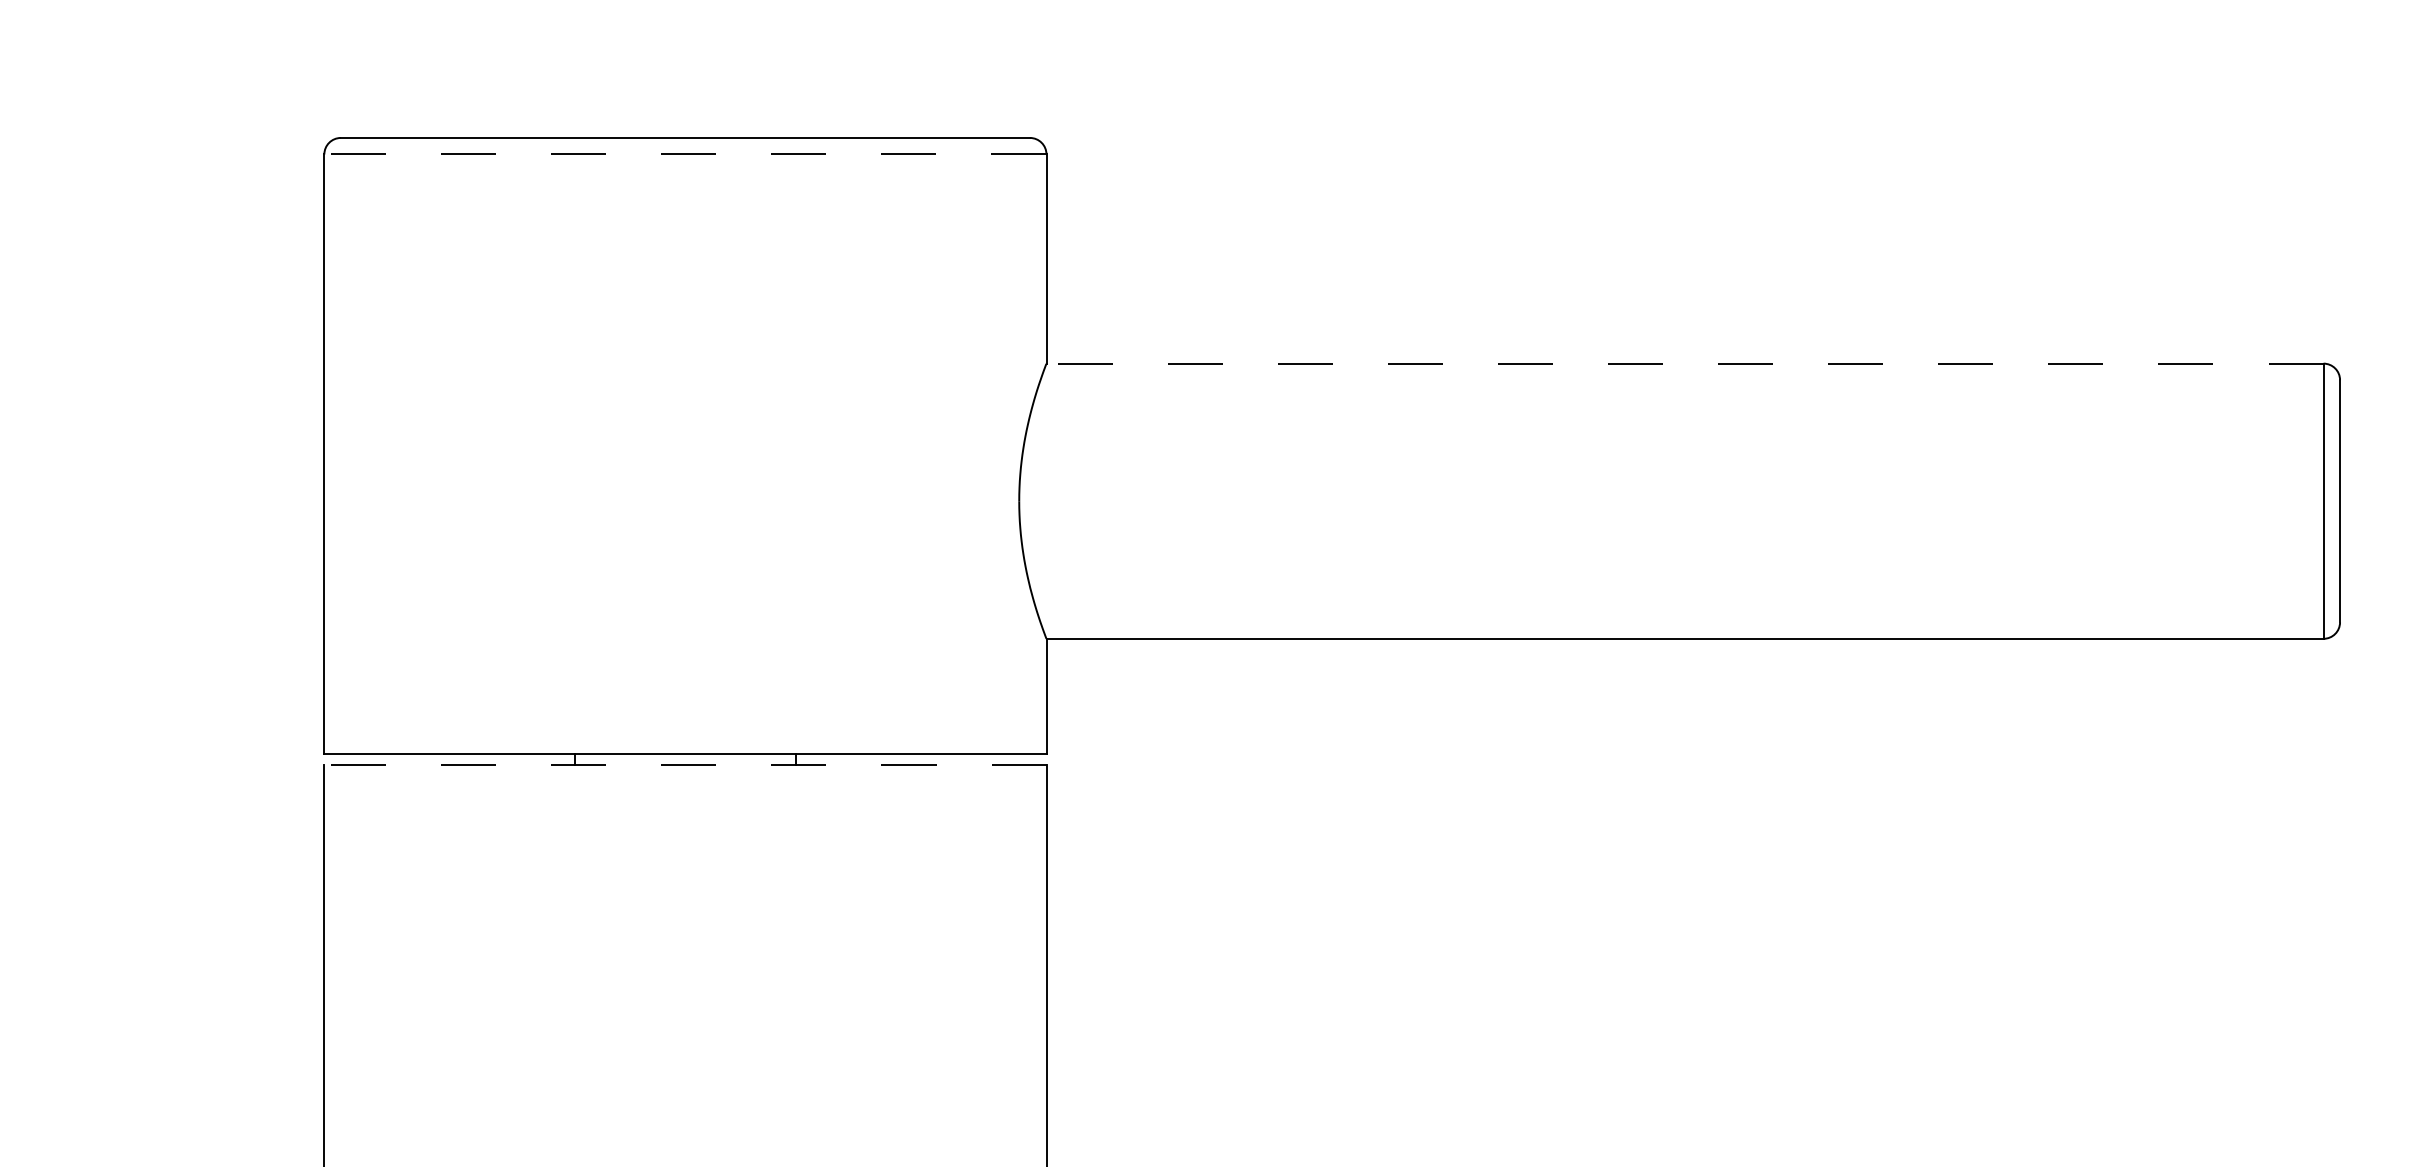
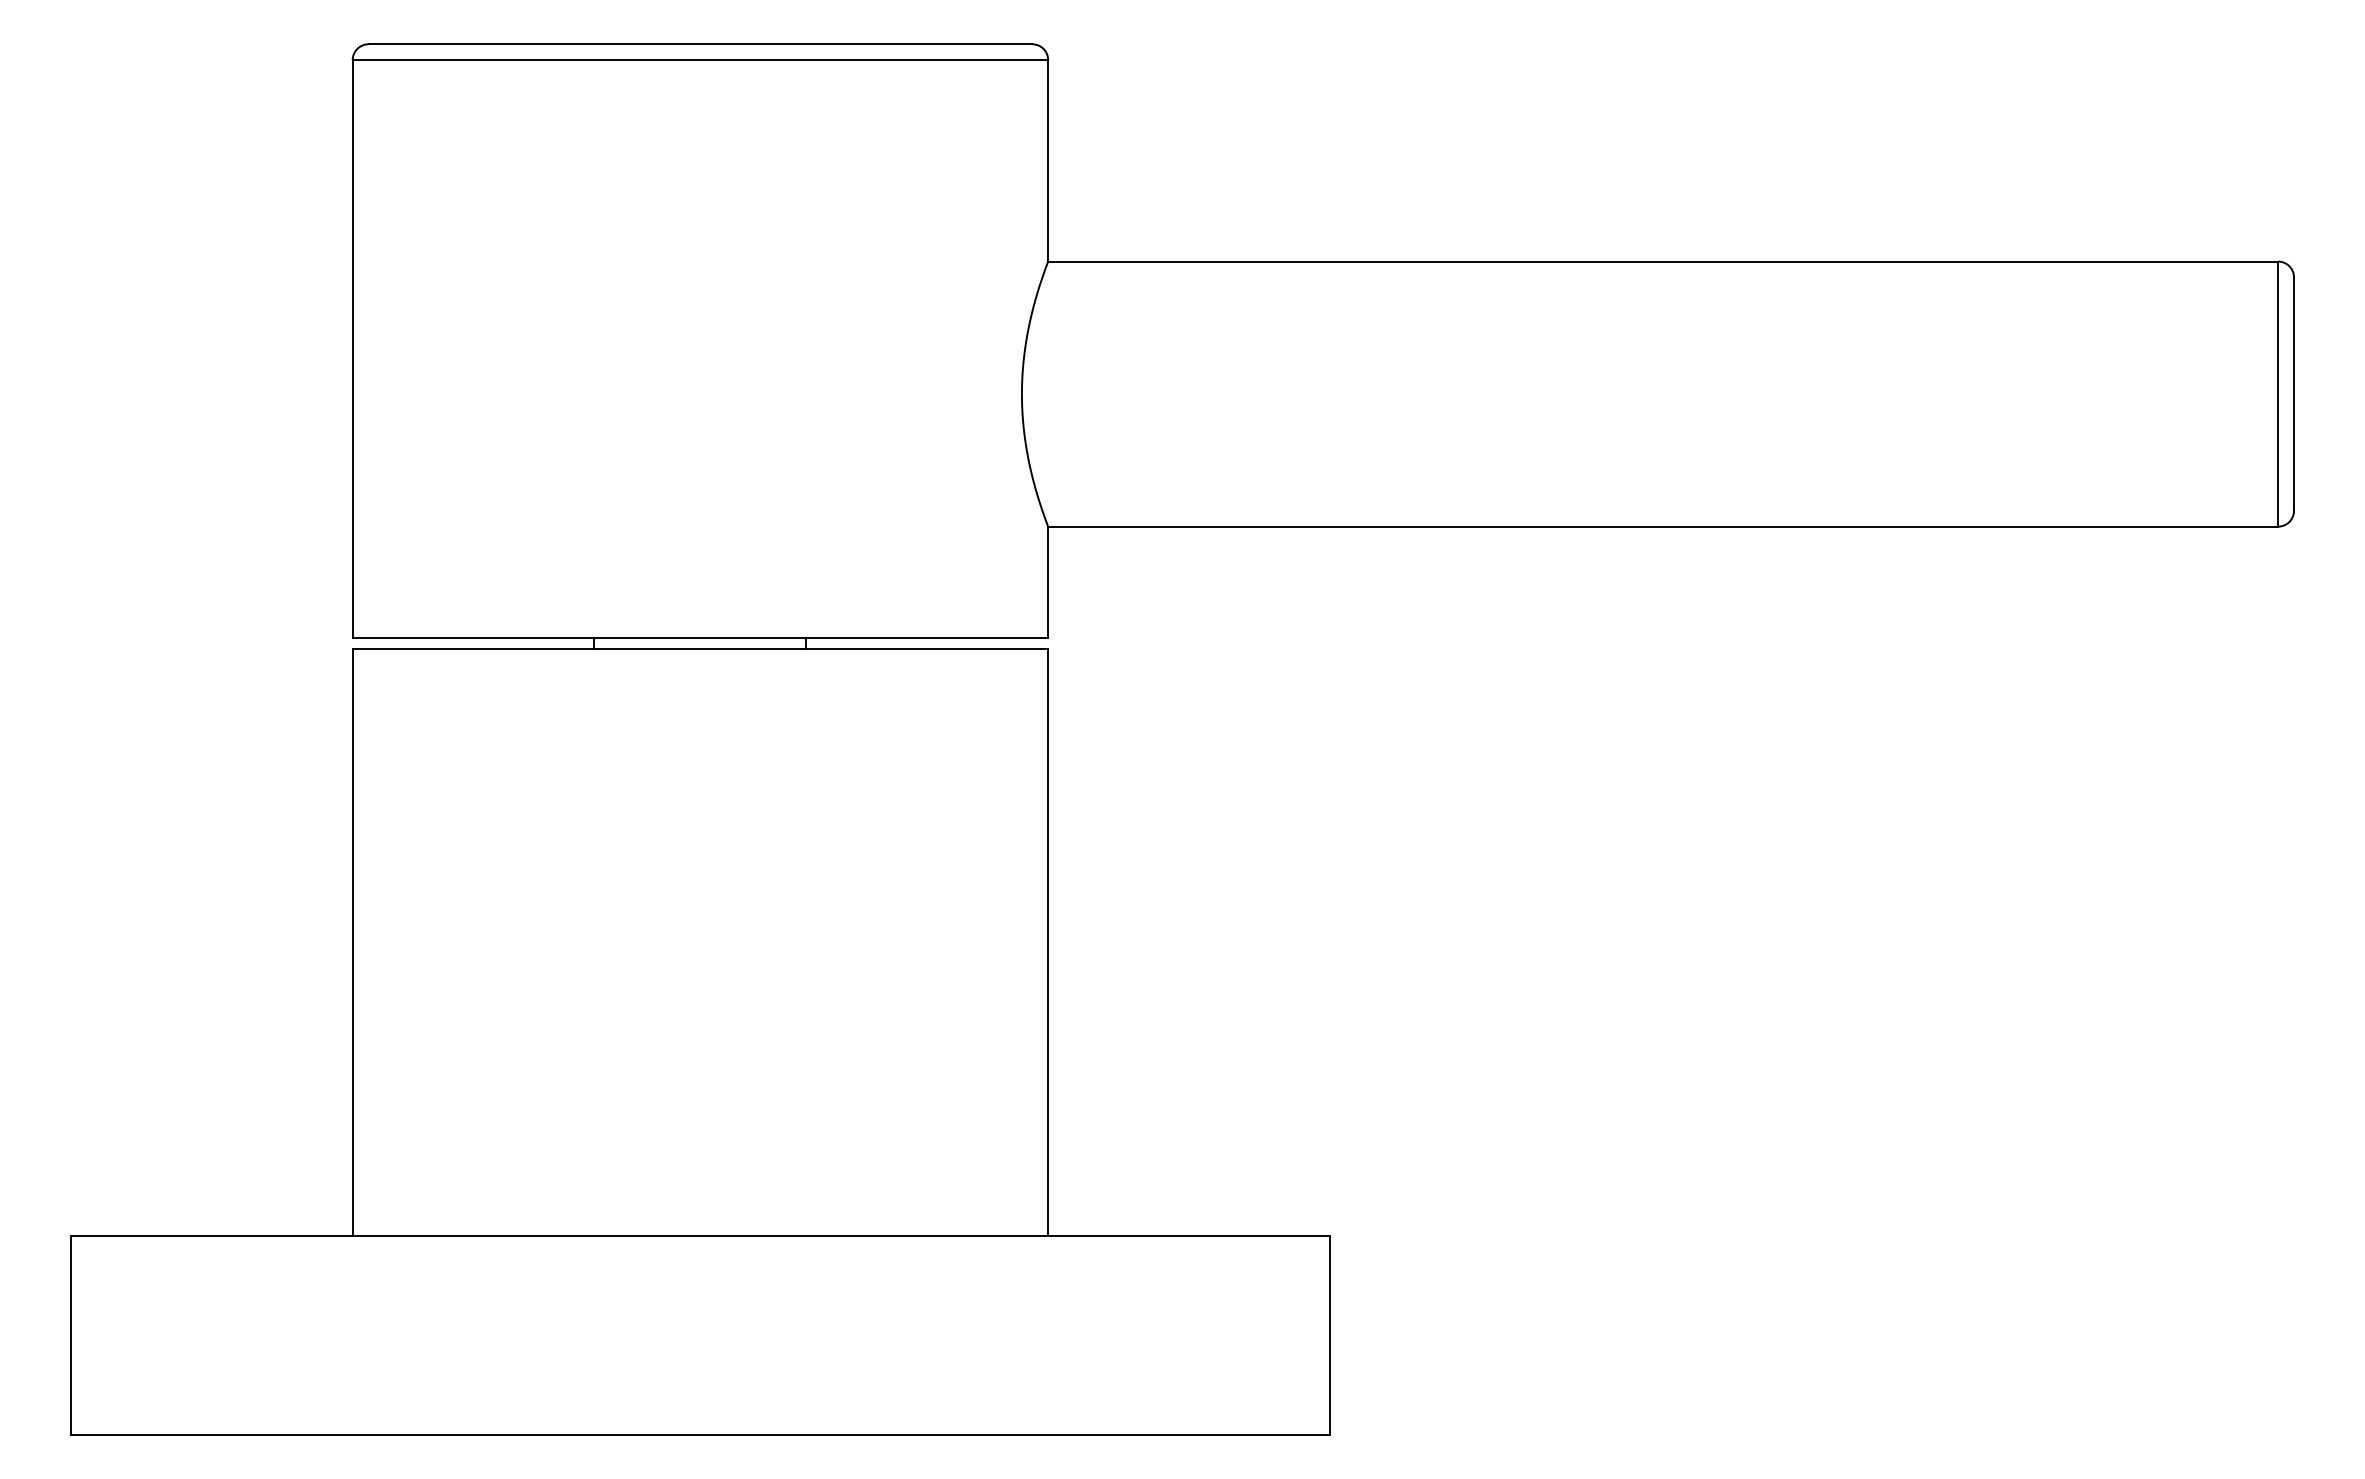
line: (685, 154) -> (700, 60), dashed -> solid
line: (1685, 363) -> (1663, 261), dashed -> solid
line: (685, 765) -> (700, 648), dashed -> solid

